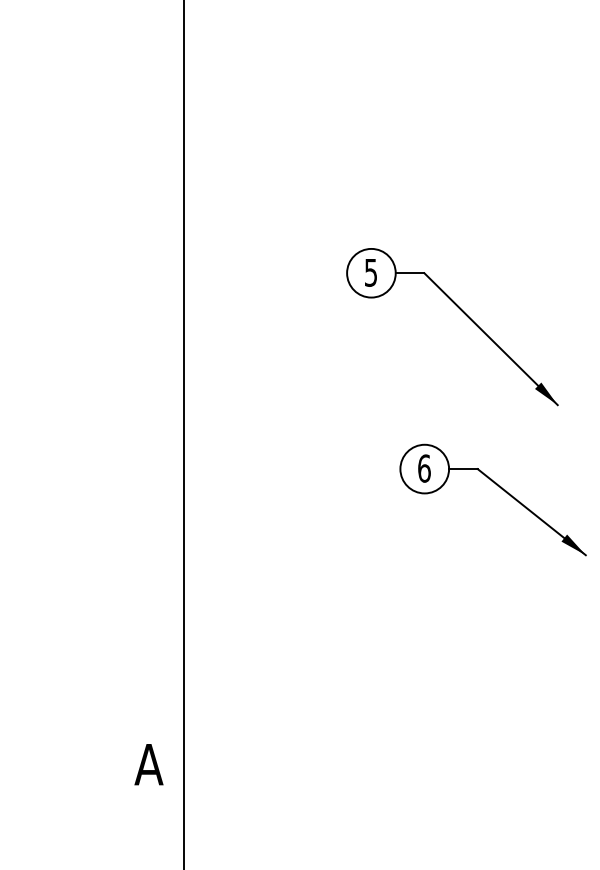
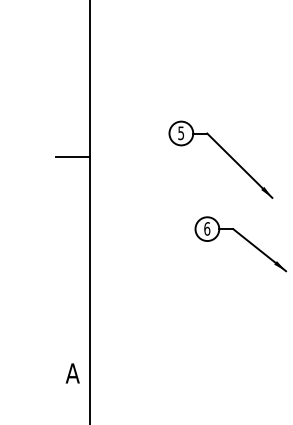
line: (148, 320) -> (72, 156), added

